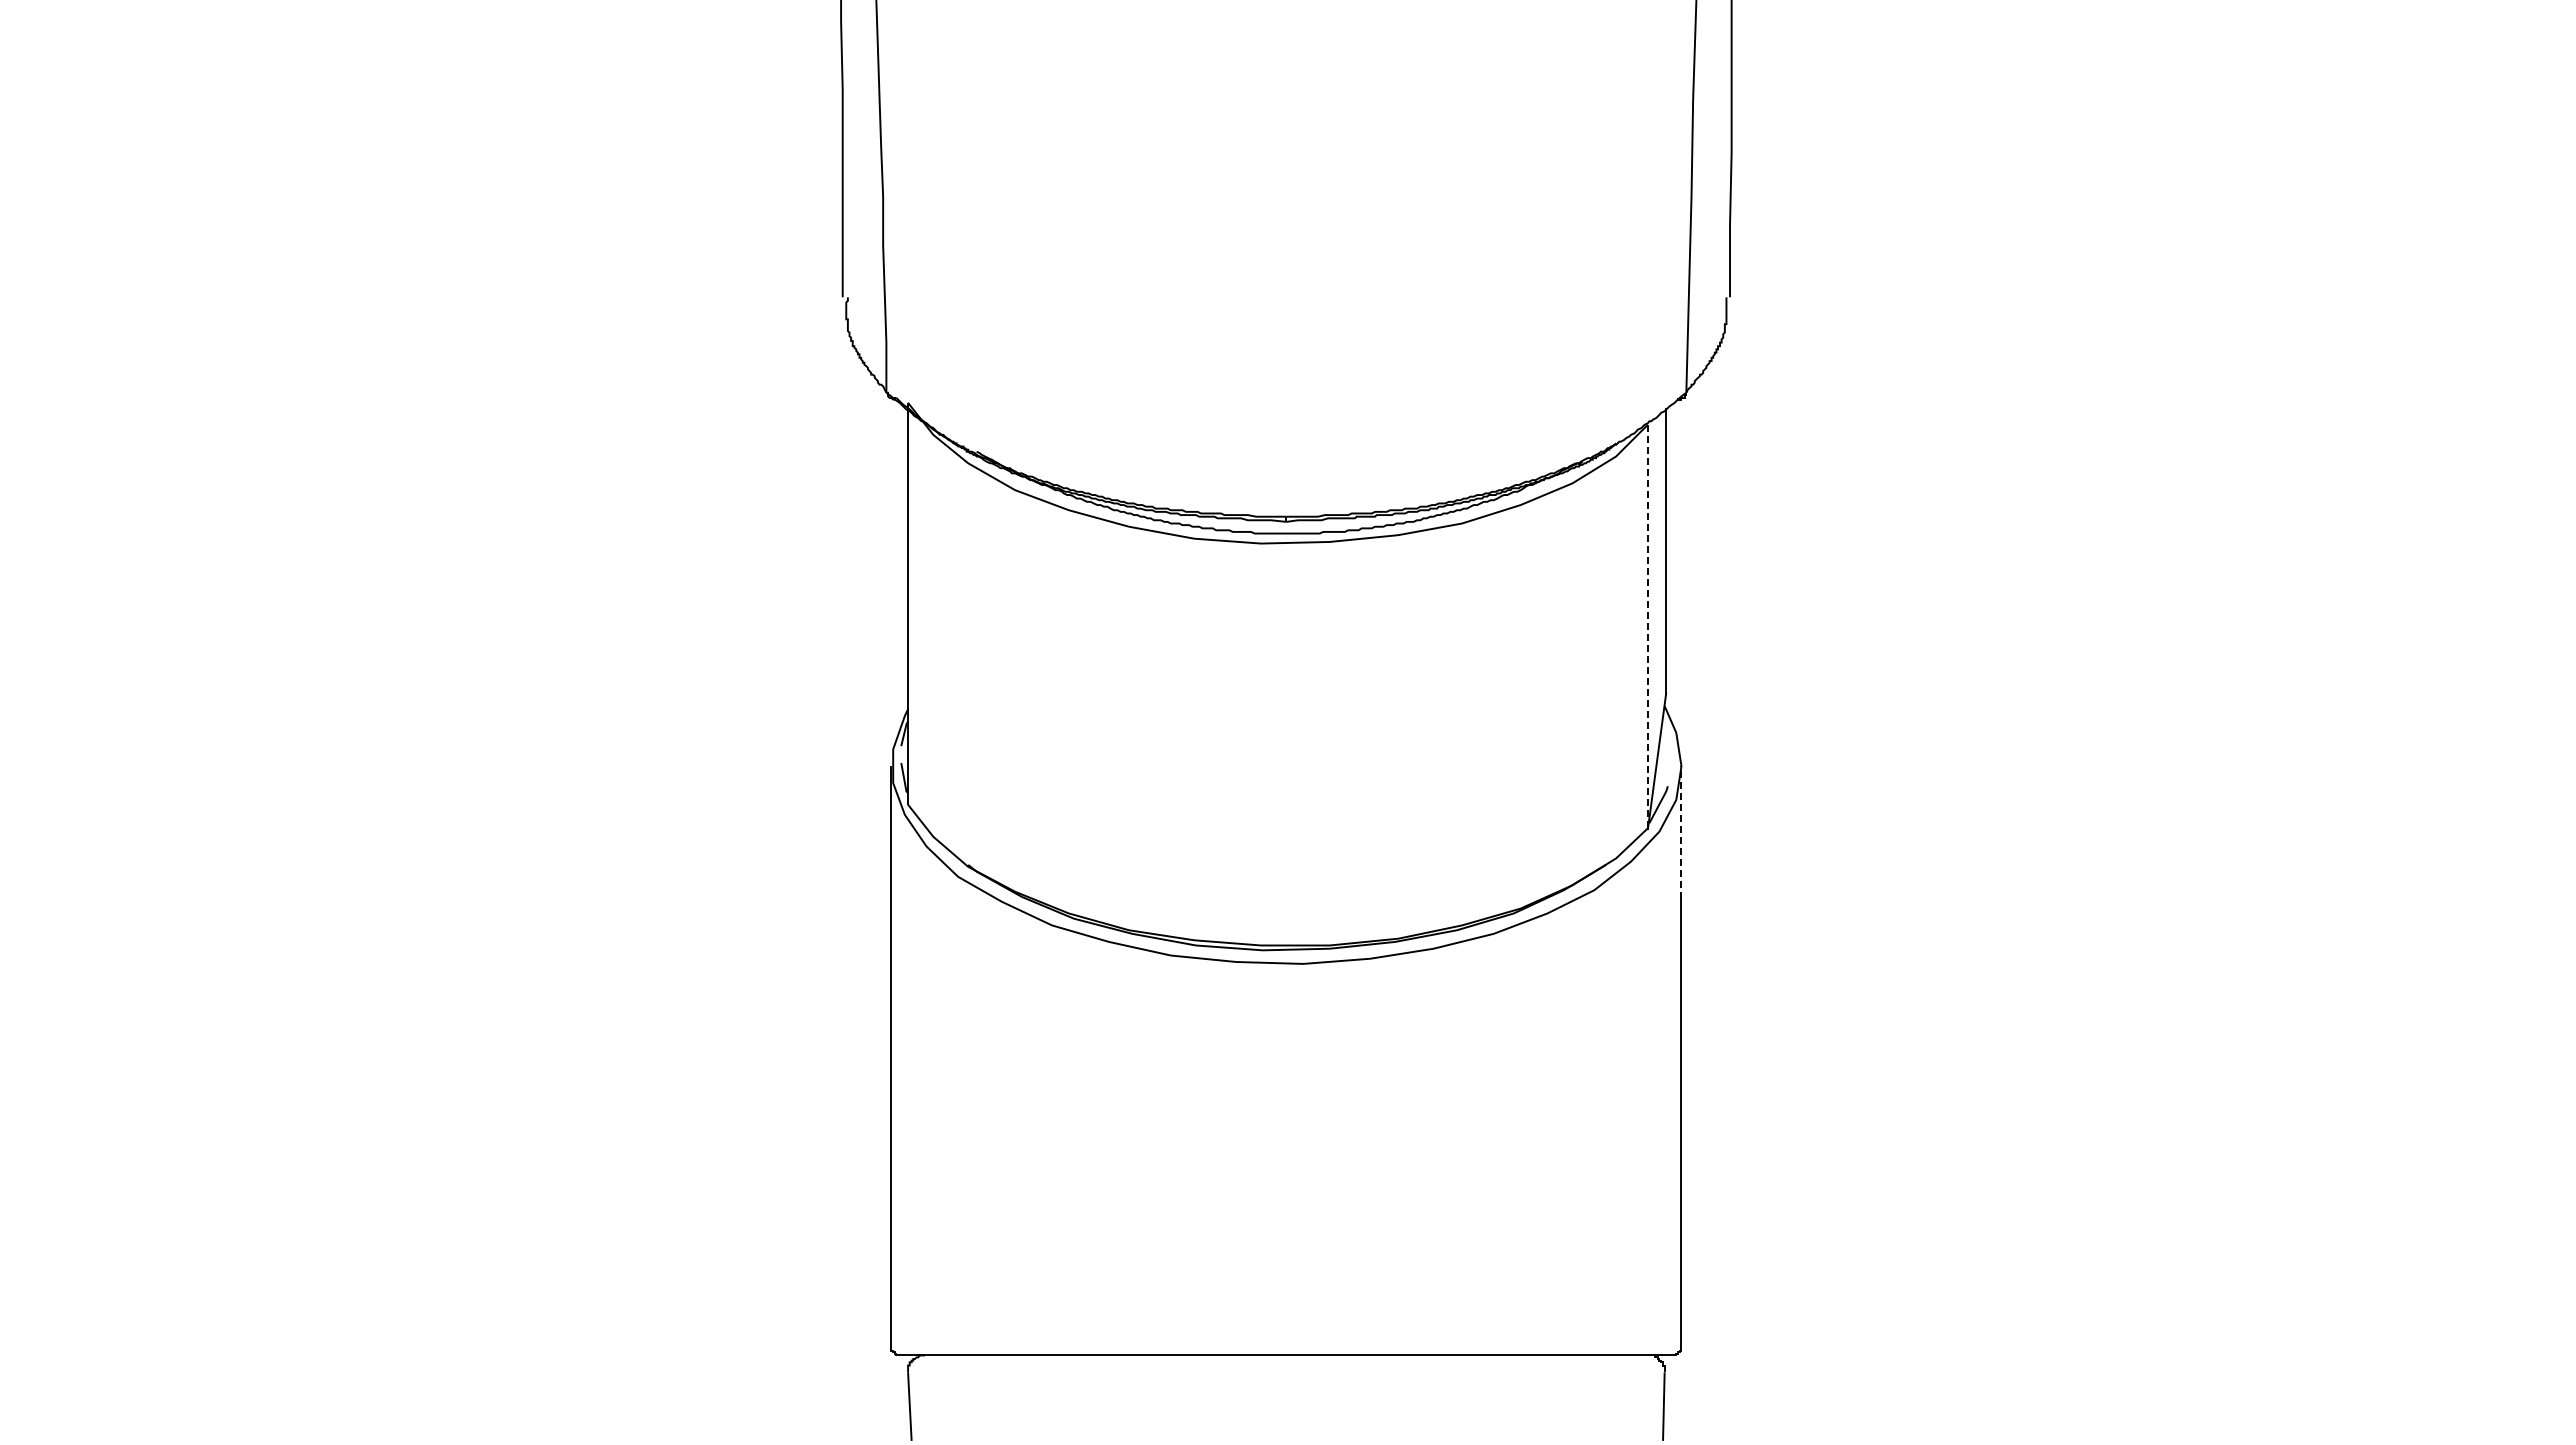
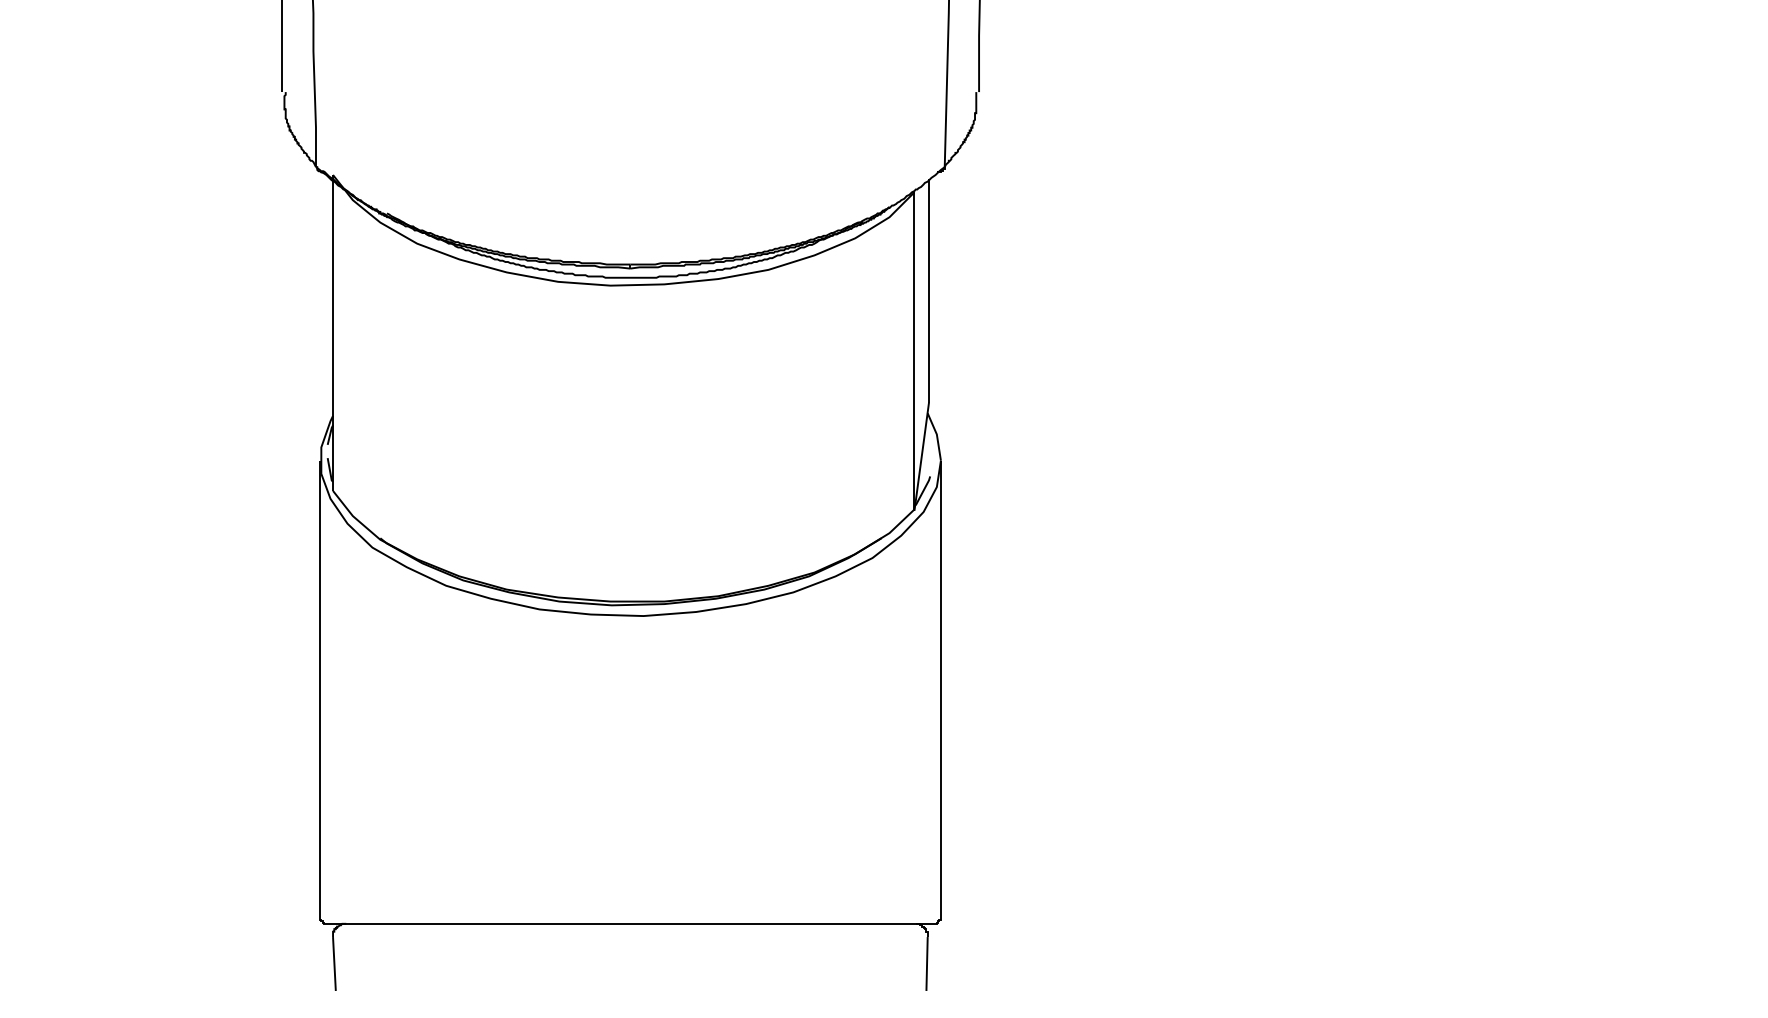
line: (1647, 626) -> (914, 350), dashed -> solid
line: (1681, 831) -> (940, 511), dashed -> solid

